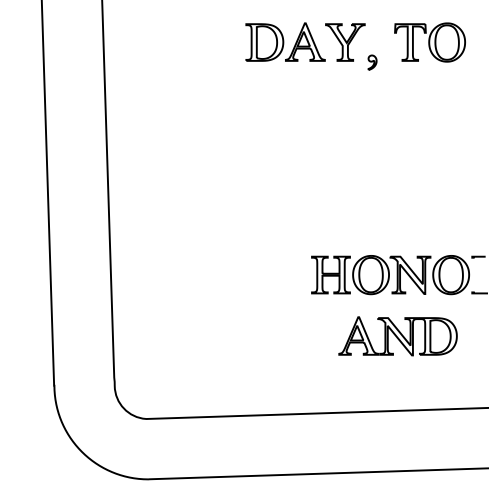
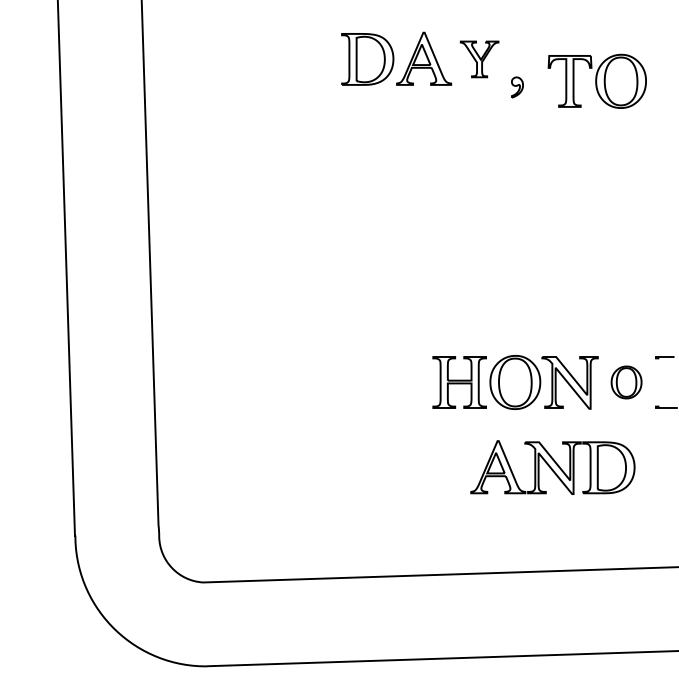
part: (429, 41) -> (596, 80), moved
part: (345, 42) -> (479, 59), size x0.7
part: (451, 275) -> (626, 382), size x0.6

